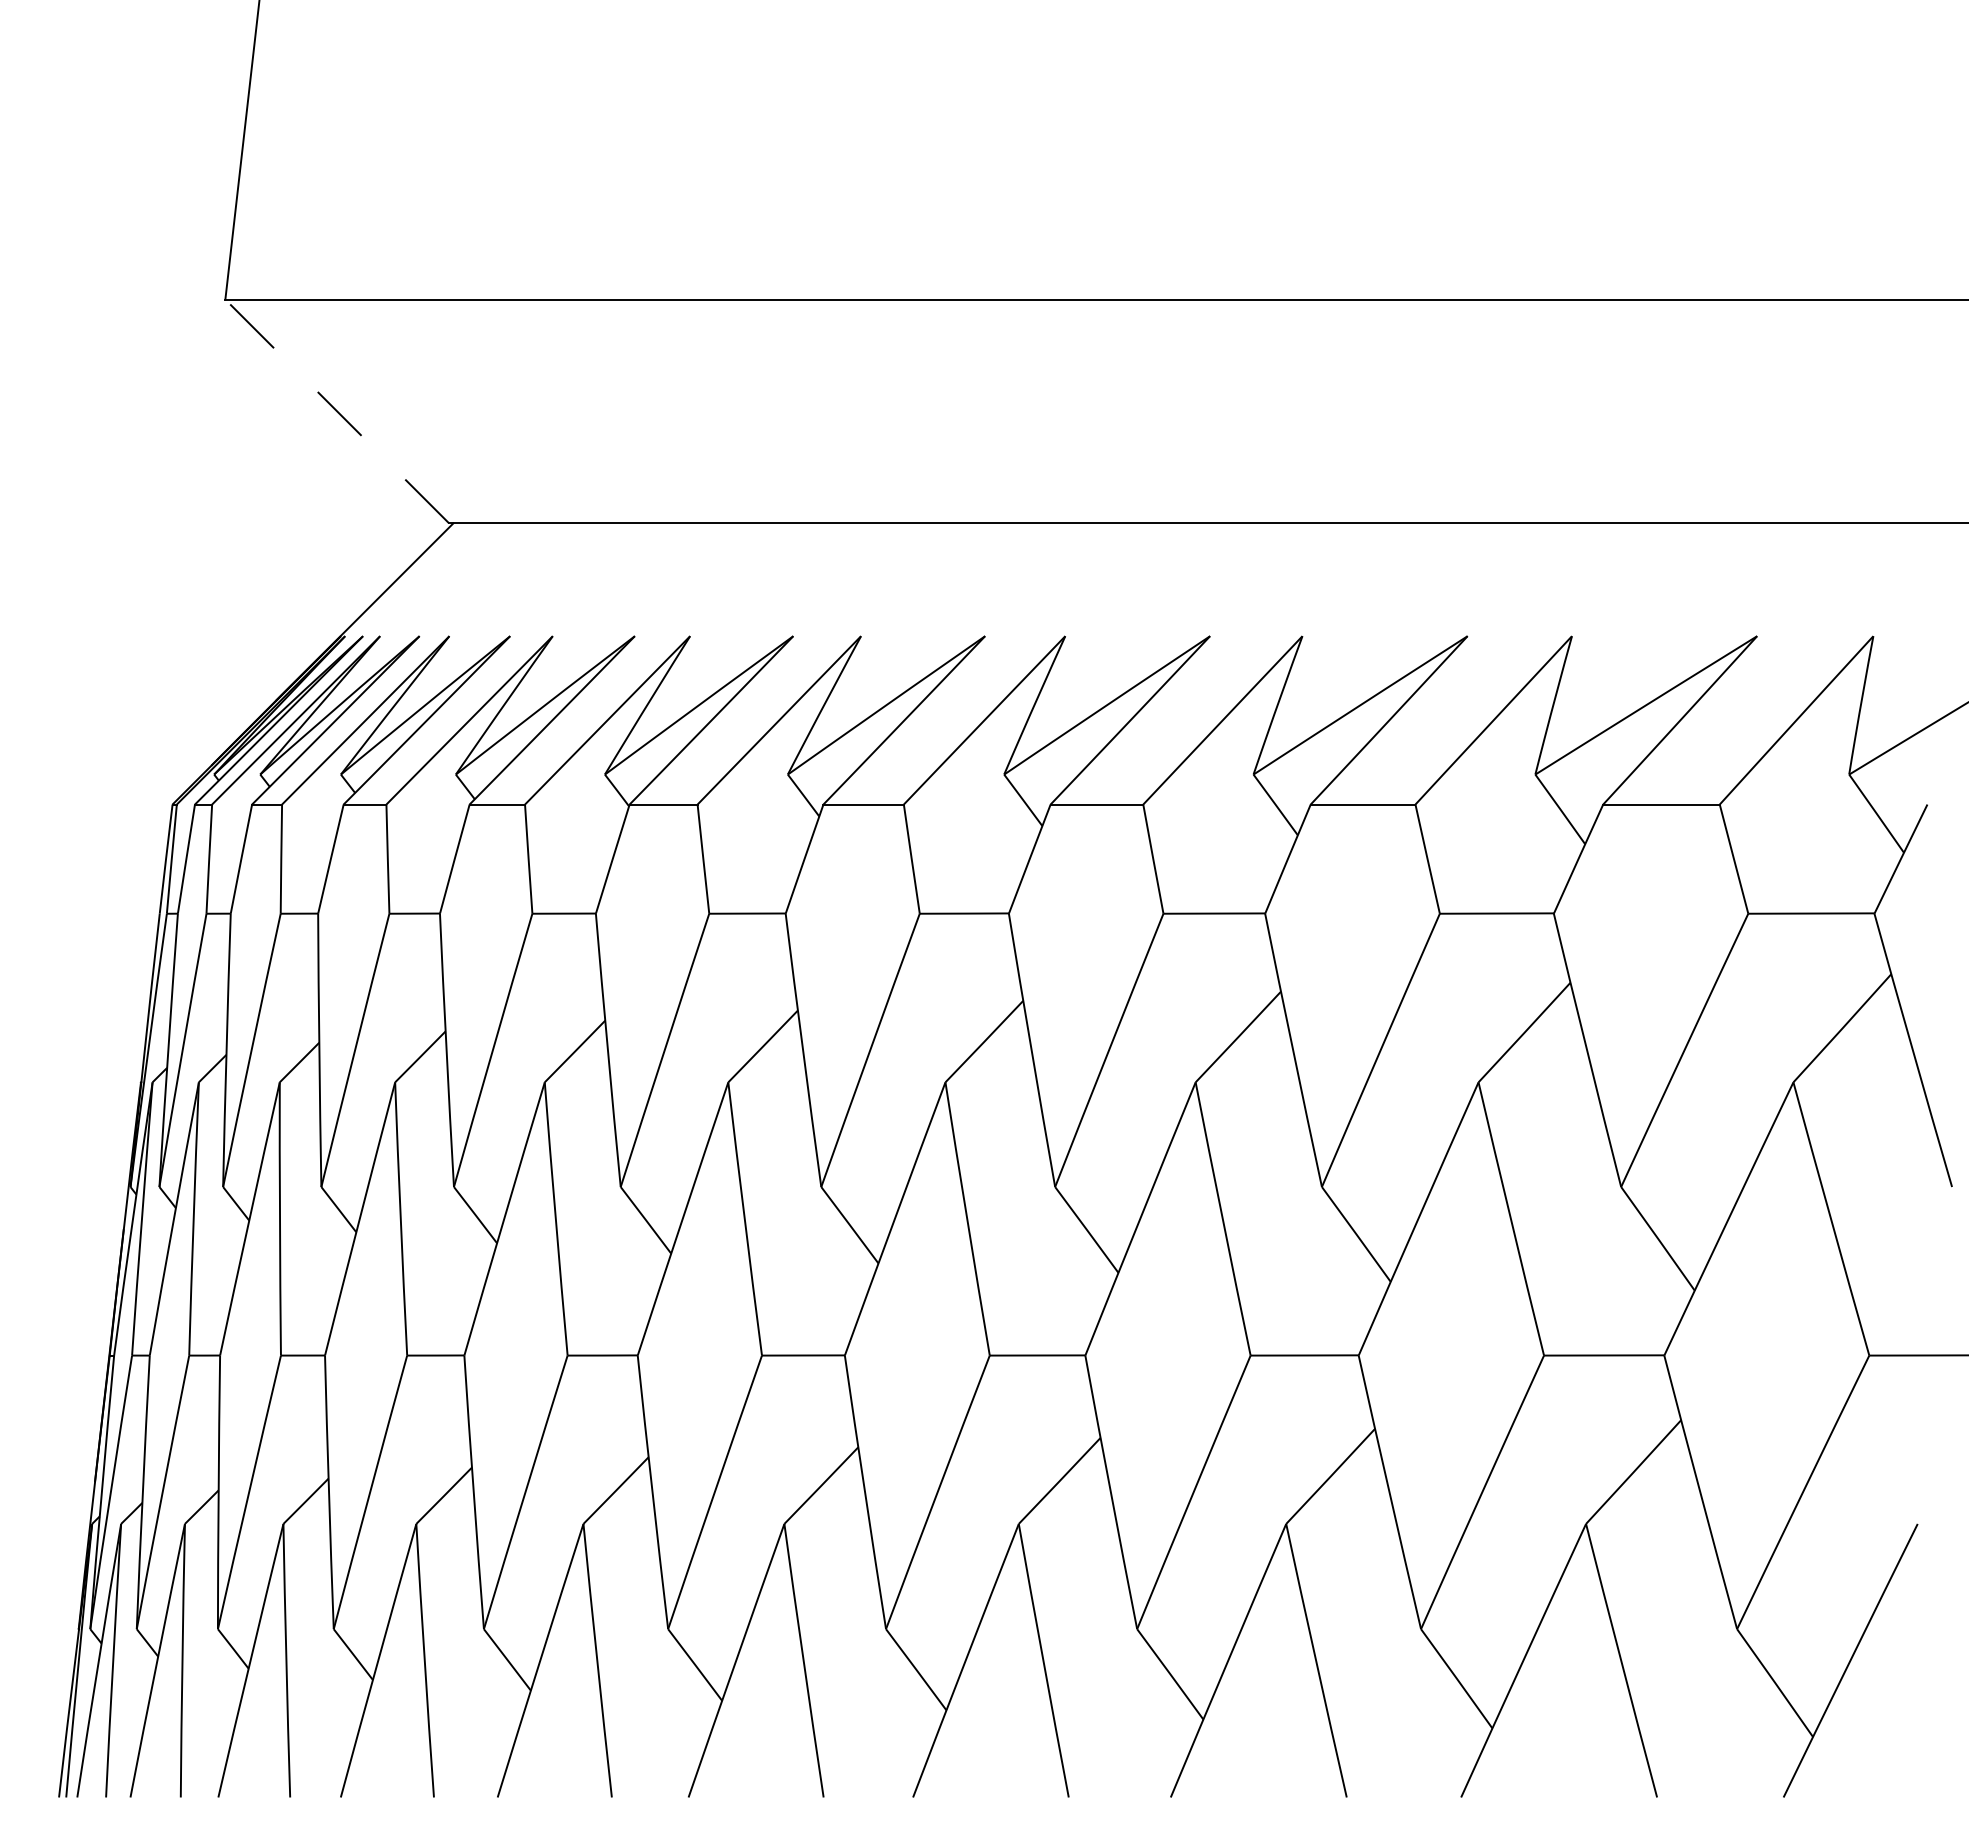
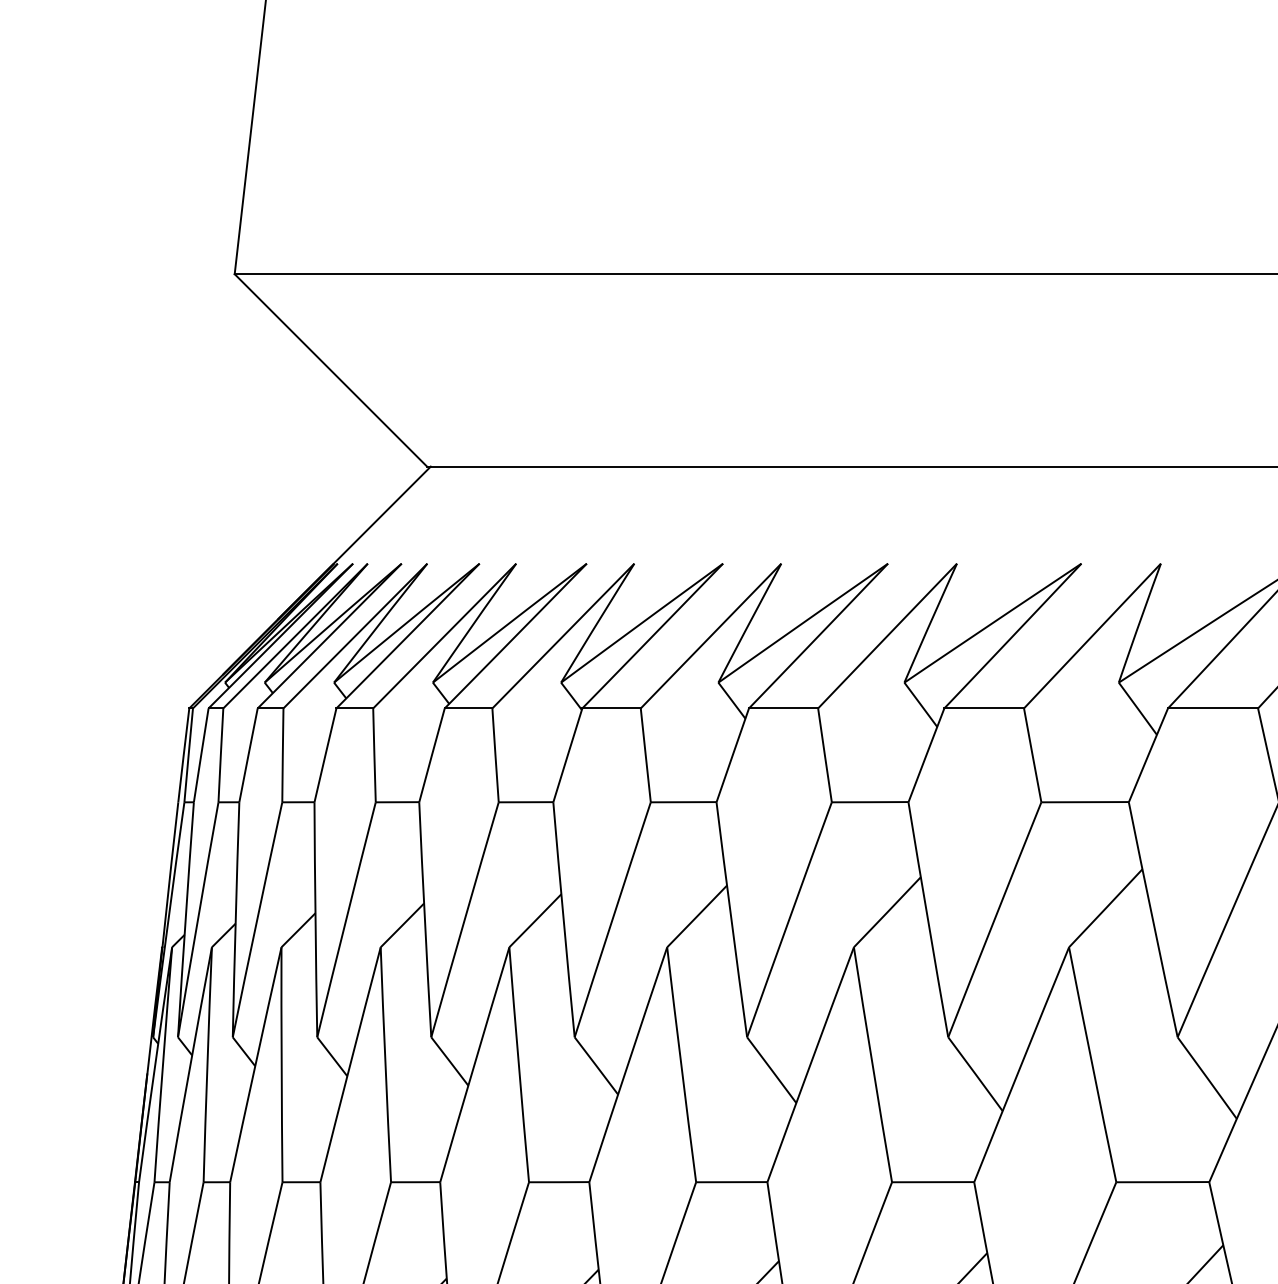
line: (336, 411) -> (330, 370), dashed -> solid

